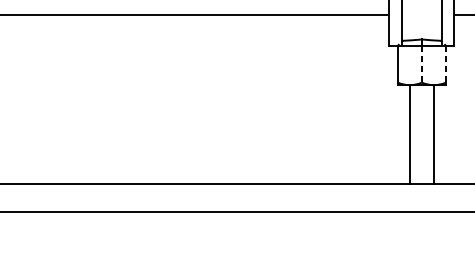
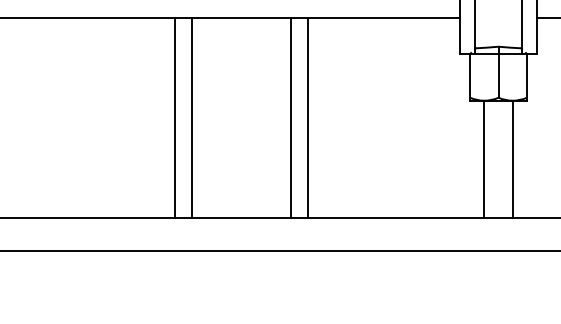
line: (421, 63) -> (498, 75), dashed -> solid
line: (445, 63) -> (526, 75), dashed -> solid
line: (147, 99) -> (174, 117), added
line: (162, 99) -> (191, 117), added
line: (245, 99) -> (290, 117), added
line: (261, 99) -> (308, 117), added

